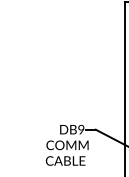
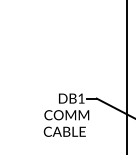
text: (81, 129) -> (81, 98), DB9 -> DB1

